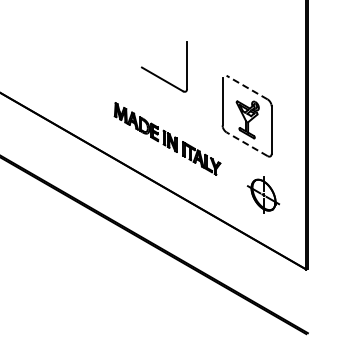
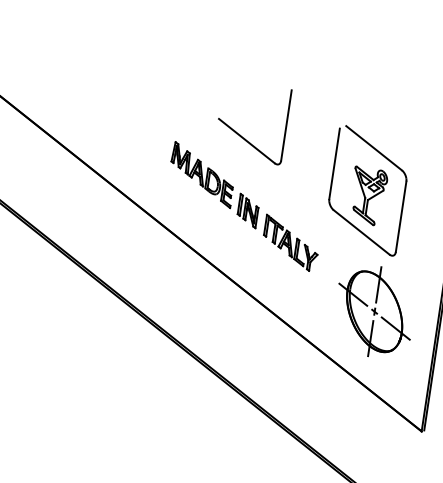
part: (159, 76) -> (243, 136), moved
line: (247, 87) -> (374, 148), dashed -> solid
line: (247, 144) -> (362, 232), dashed -> solid
part: (263, 194) -> (374, 310), size x1.67

